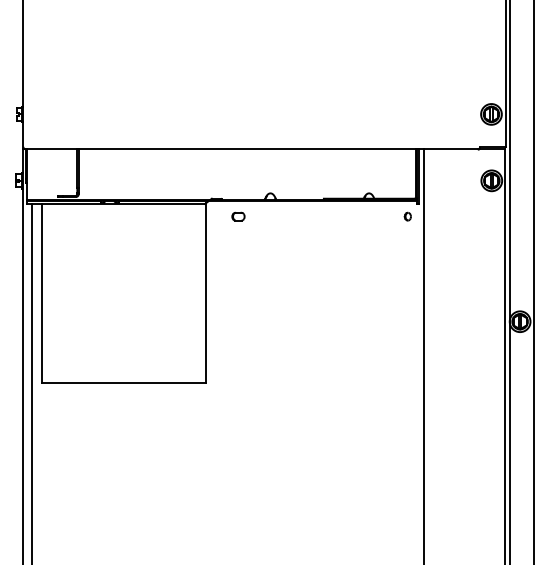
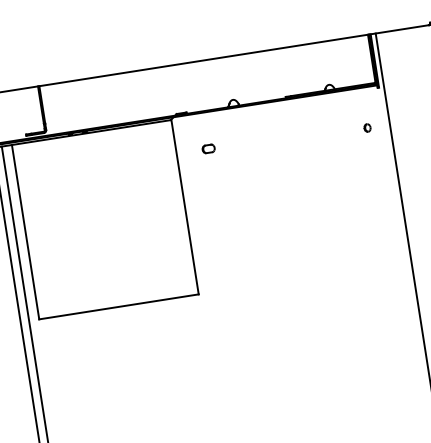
part: (238, 216) -> (208, 148), moved
part: (407, 216) -> (367, 127), moved

